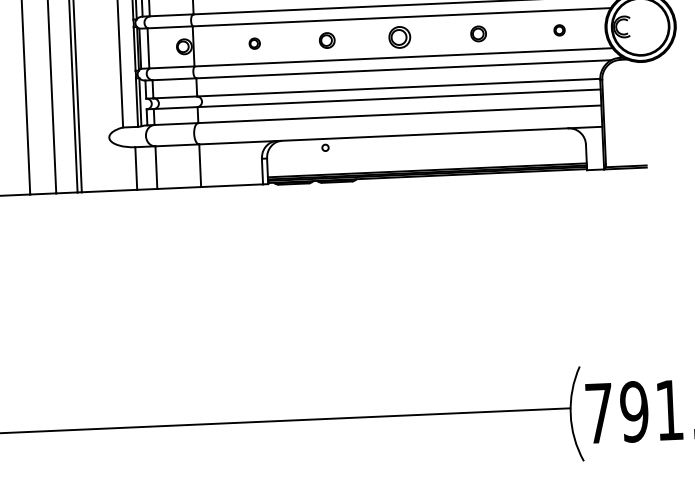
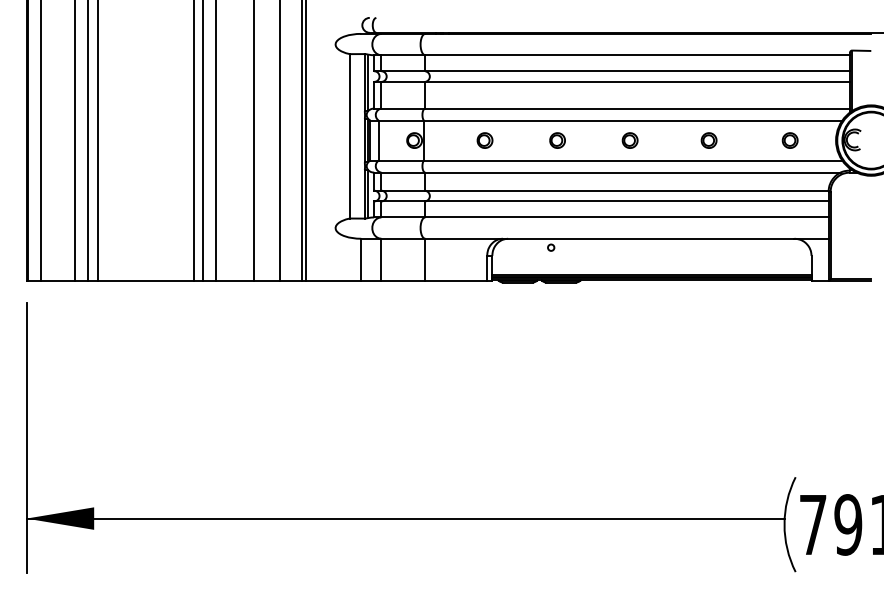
part: (558, 30) -> (789, 140), size x1.43
part: (399, 37) -> (629, 140), size x0.71
part: (254, 43) -> (484, 140), size x1.43

